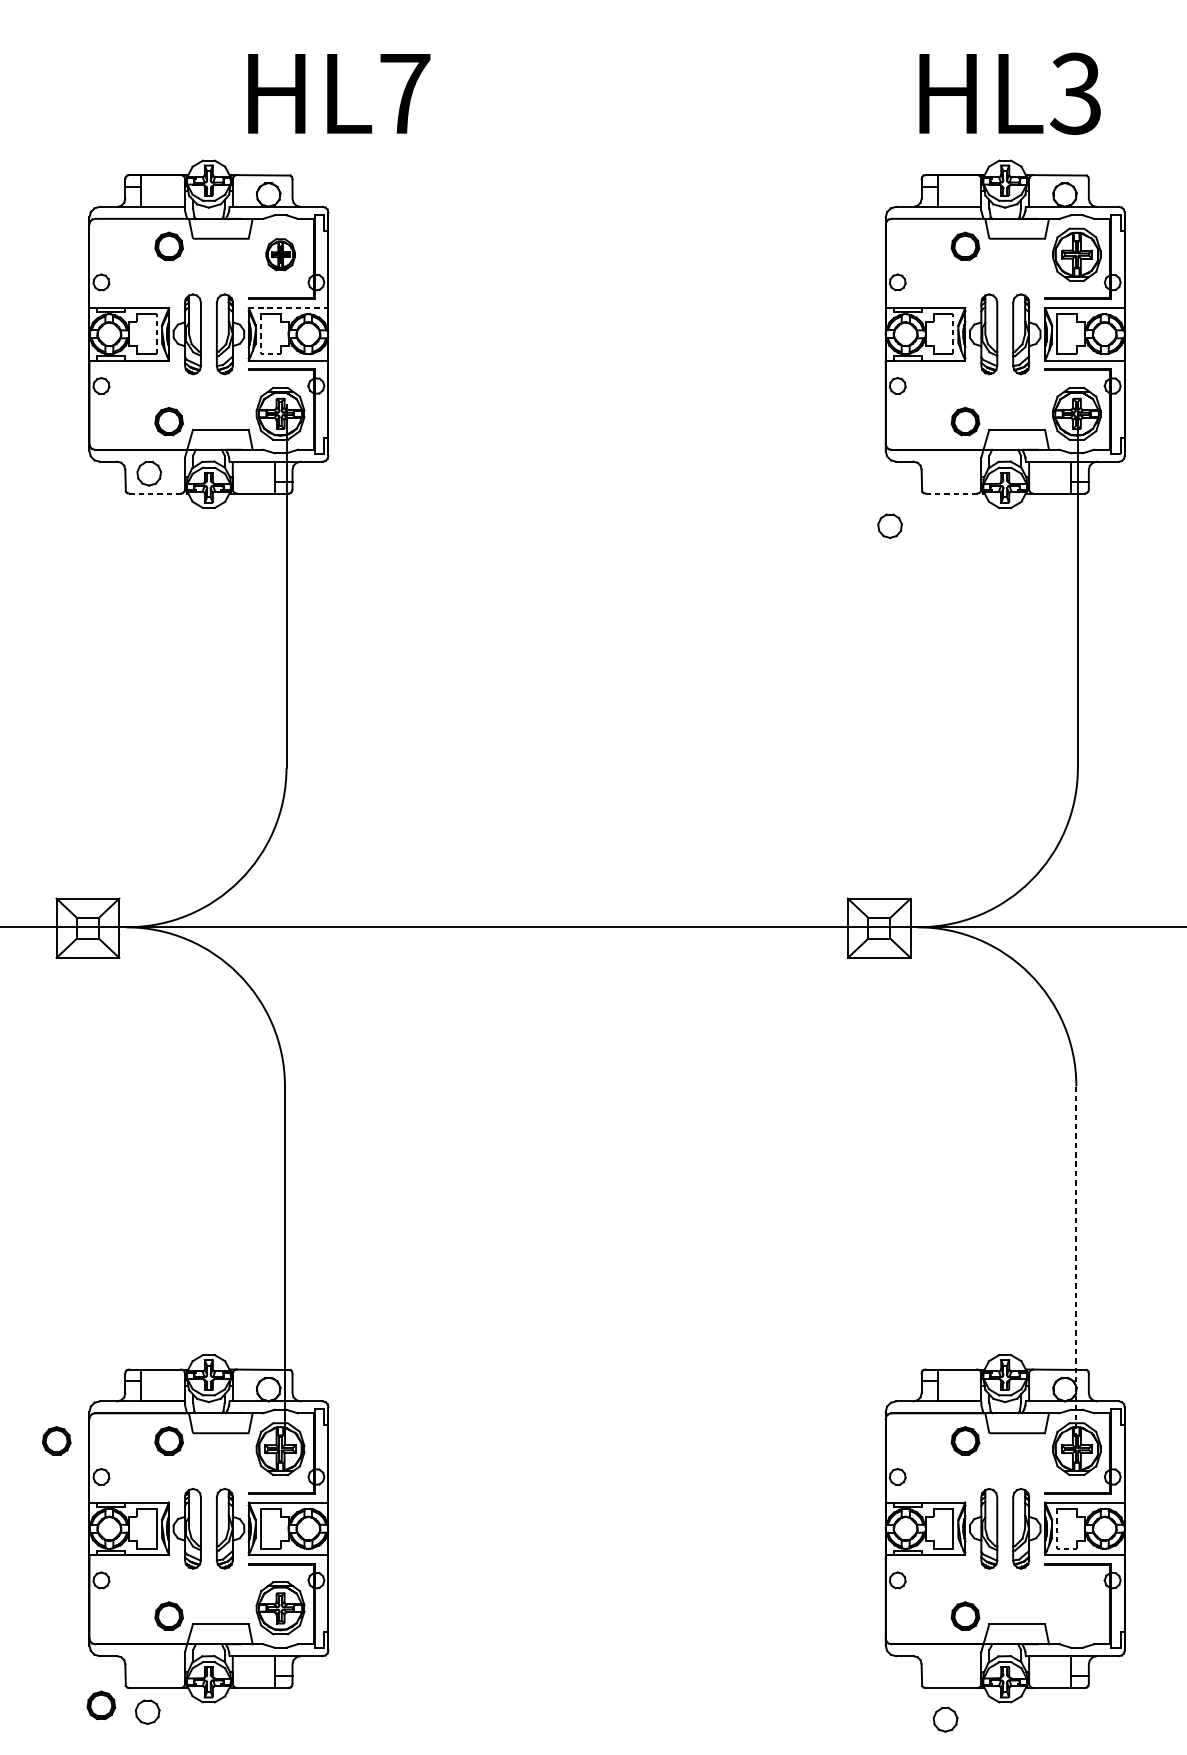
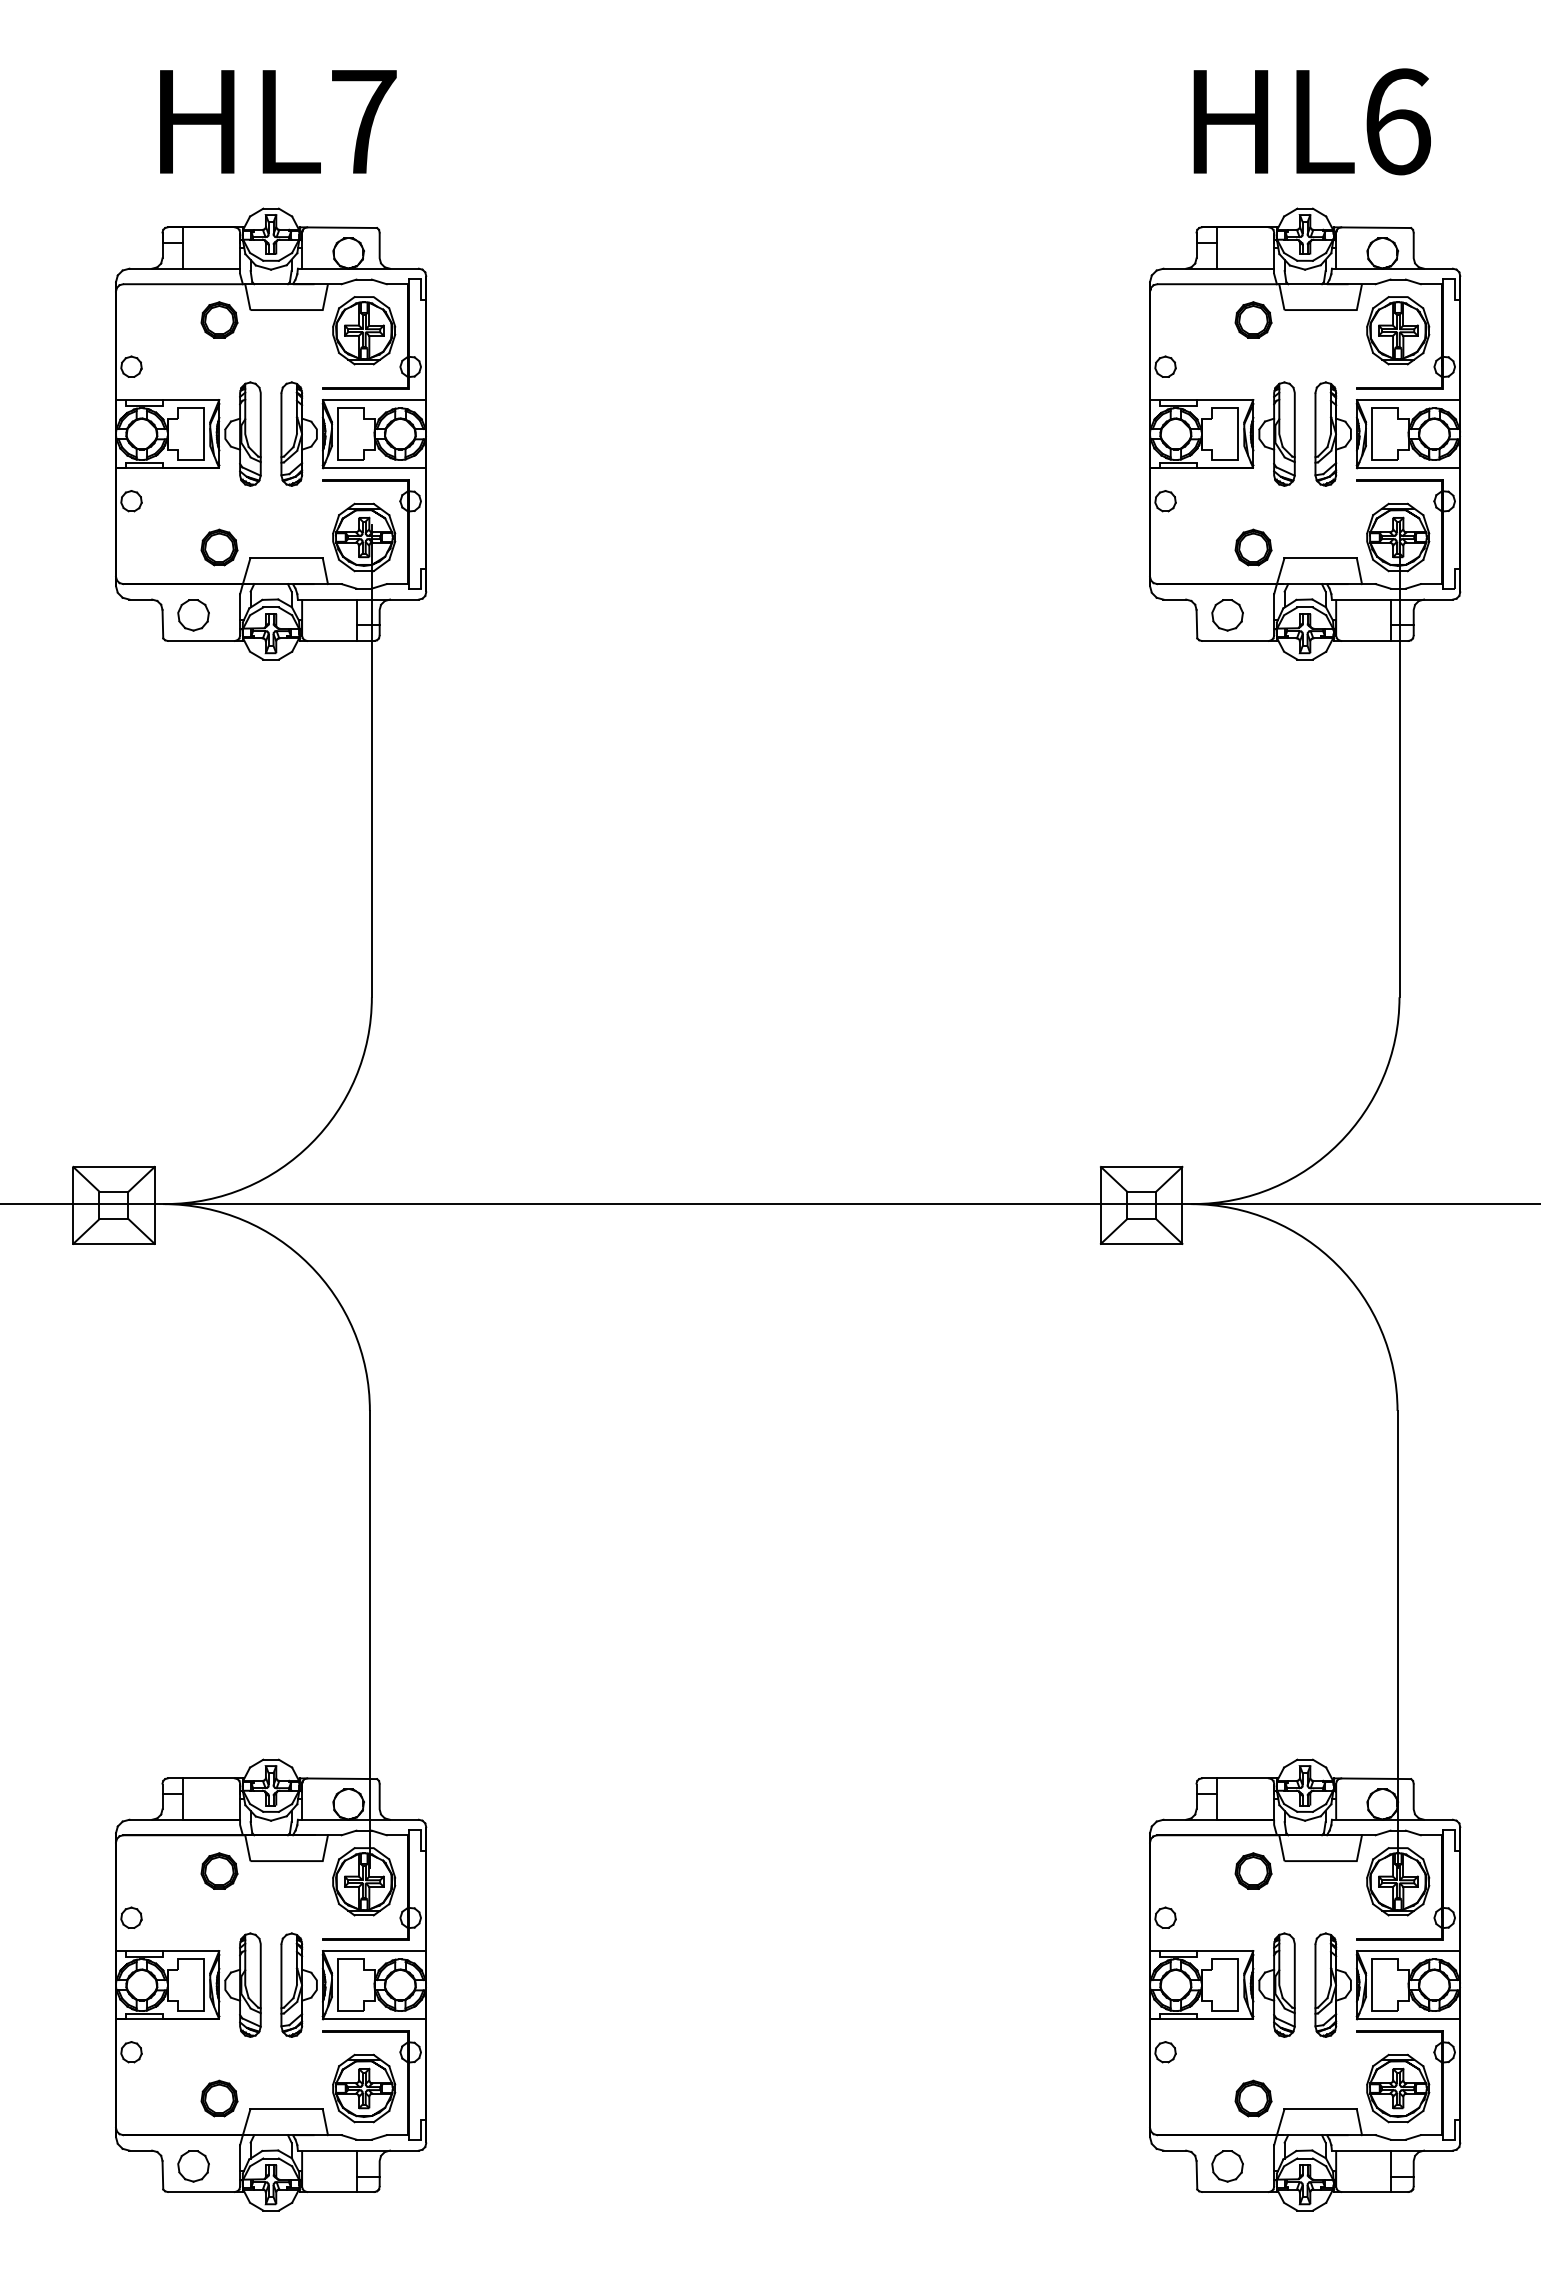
text: (339, 93) -> (278, 121), moved
text: (1075, 93) -> (1396, 121), L3 -> L6
part: (280, 254) -> (364, 330), size x1.67
line: (288, 308) -> (374, 400), dashed -> solid
line: (156, 334) -> (203, 434), dashed -> solid
line: (953, 334) -> (1237, 434), dashed -> solid
line: (260, 345) -> (338, 448), dashed -> solid
line: (158, 493) -> (205, 640), dashed -> solid
line: (954, 493) -> (1239, 640), dashed -> solid
part: (889, 526) -> (1227, 615), moved
line: (1076, 1262) -> (1397, 1639), dashed -> solid
part: (56, 1440) -> (73, 1870), removed
line: (1057, 1539) -> (1372, 1999), dashed -> solid
part: (1077, 1608) -> (1398, 2088), added
part: (101, 1705) -> (131, 2214), removed
part: (147, 1712) -> (193, 2166), moved
part: (945, 1719) -> (1227, 2166), moved

